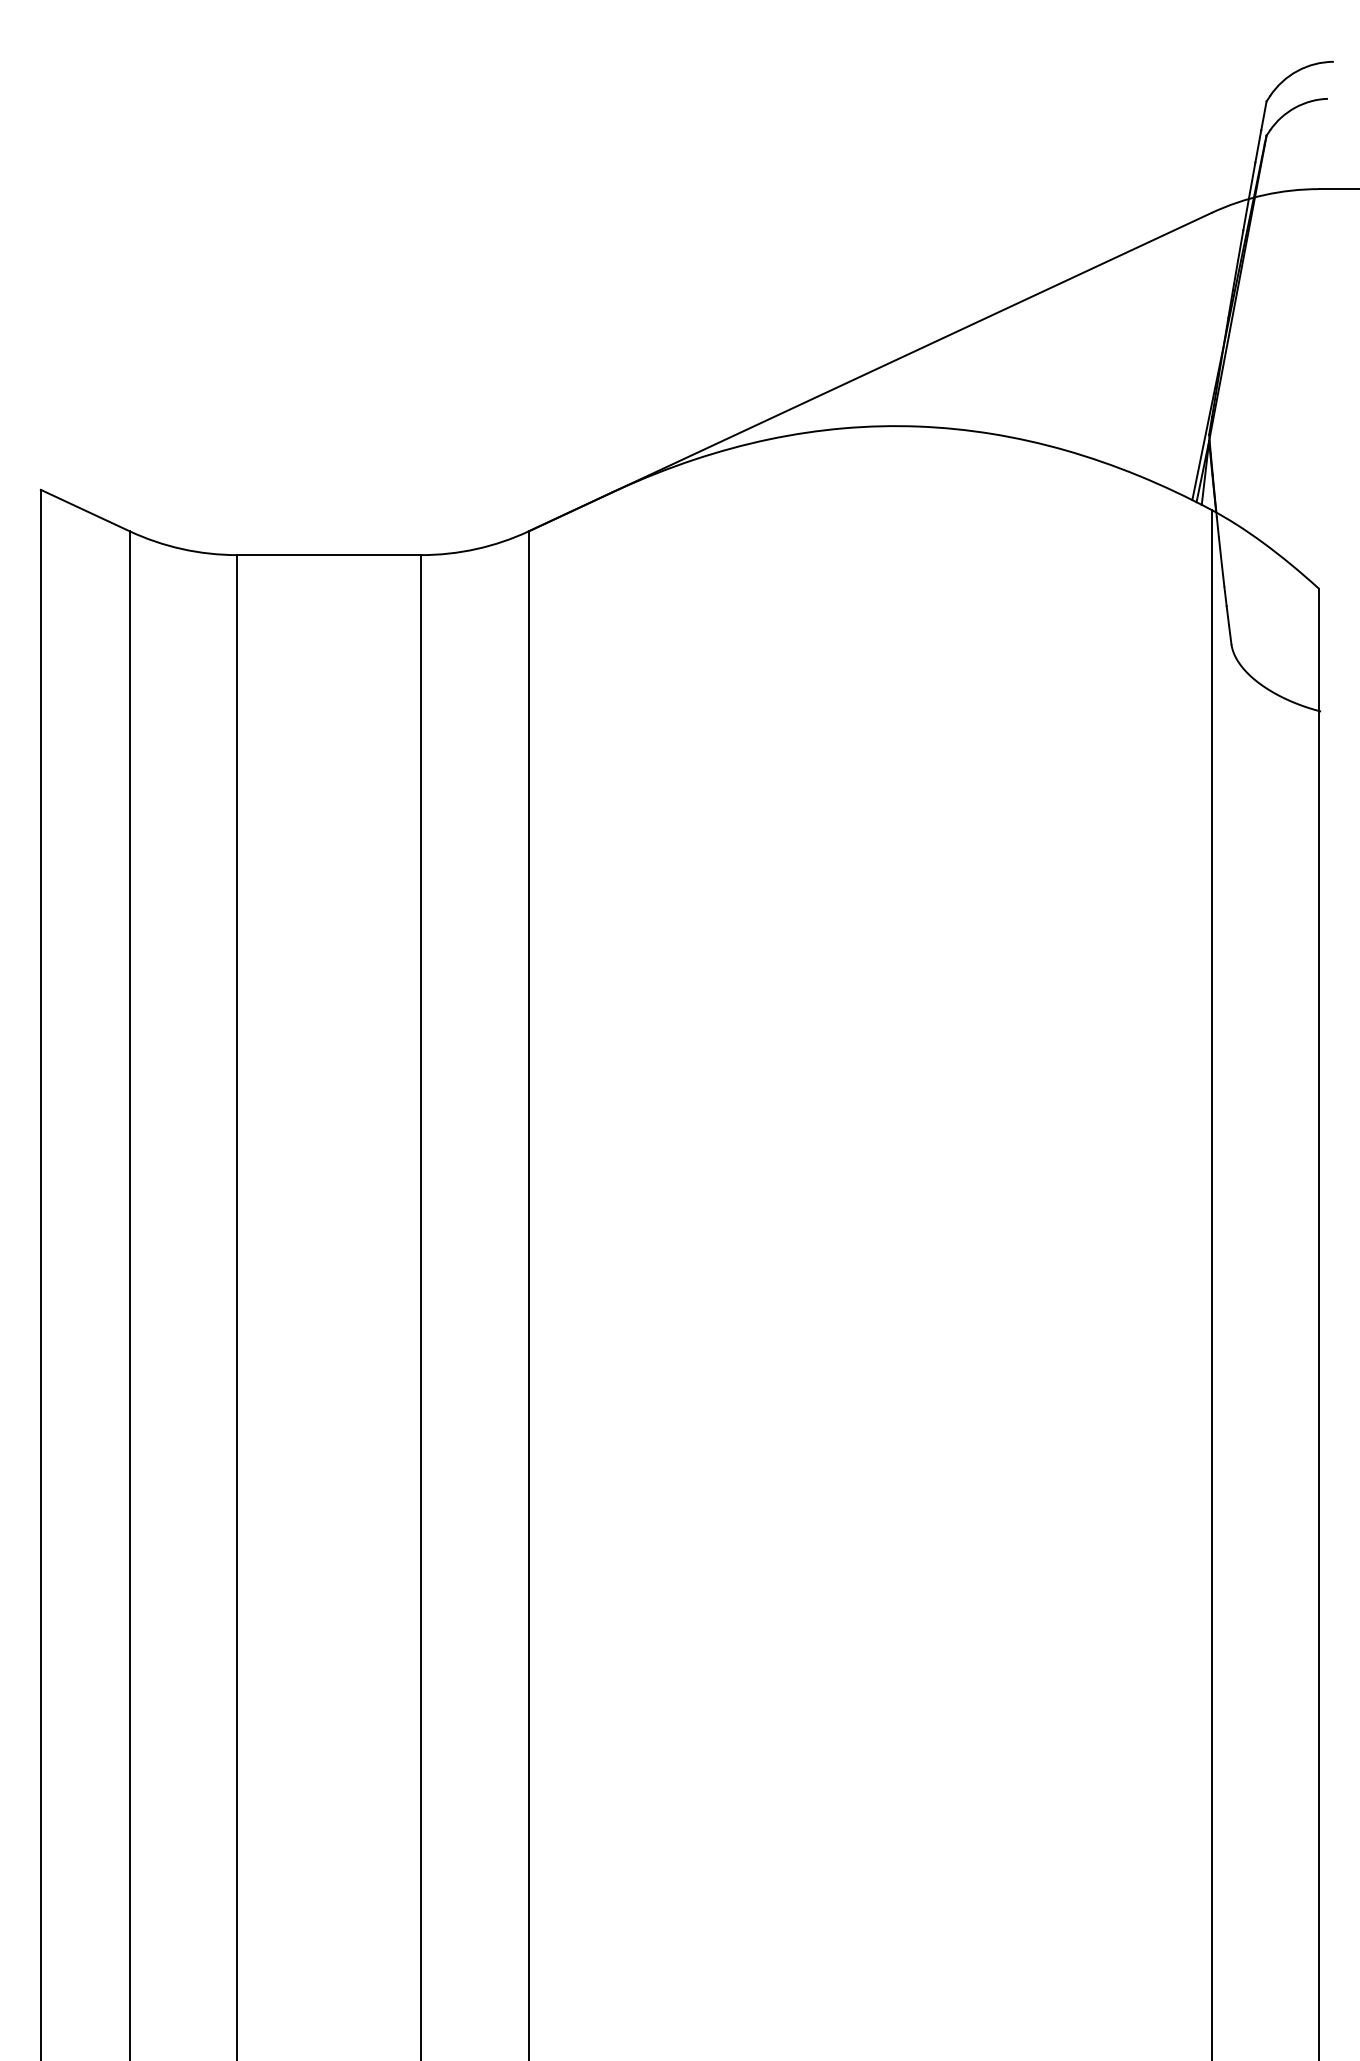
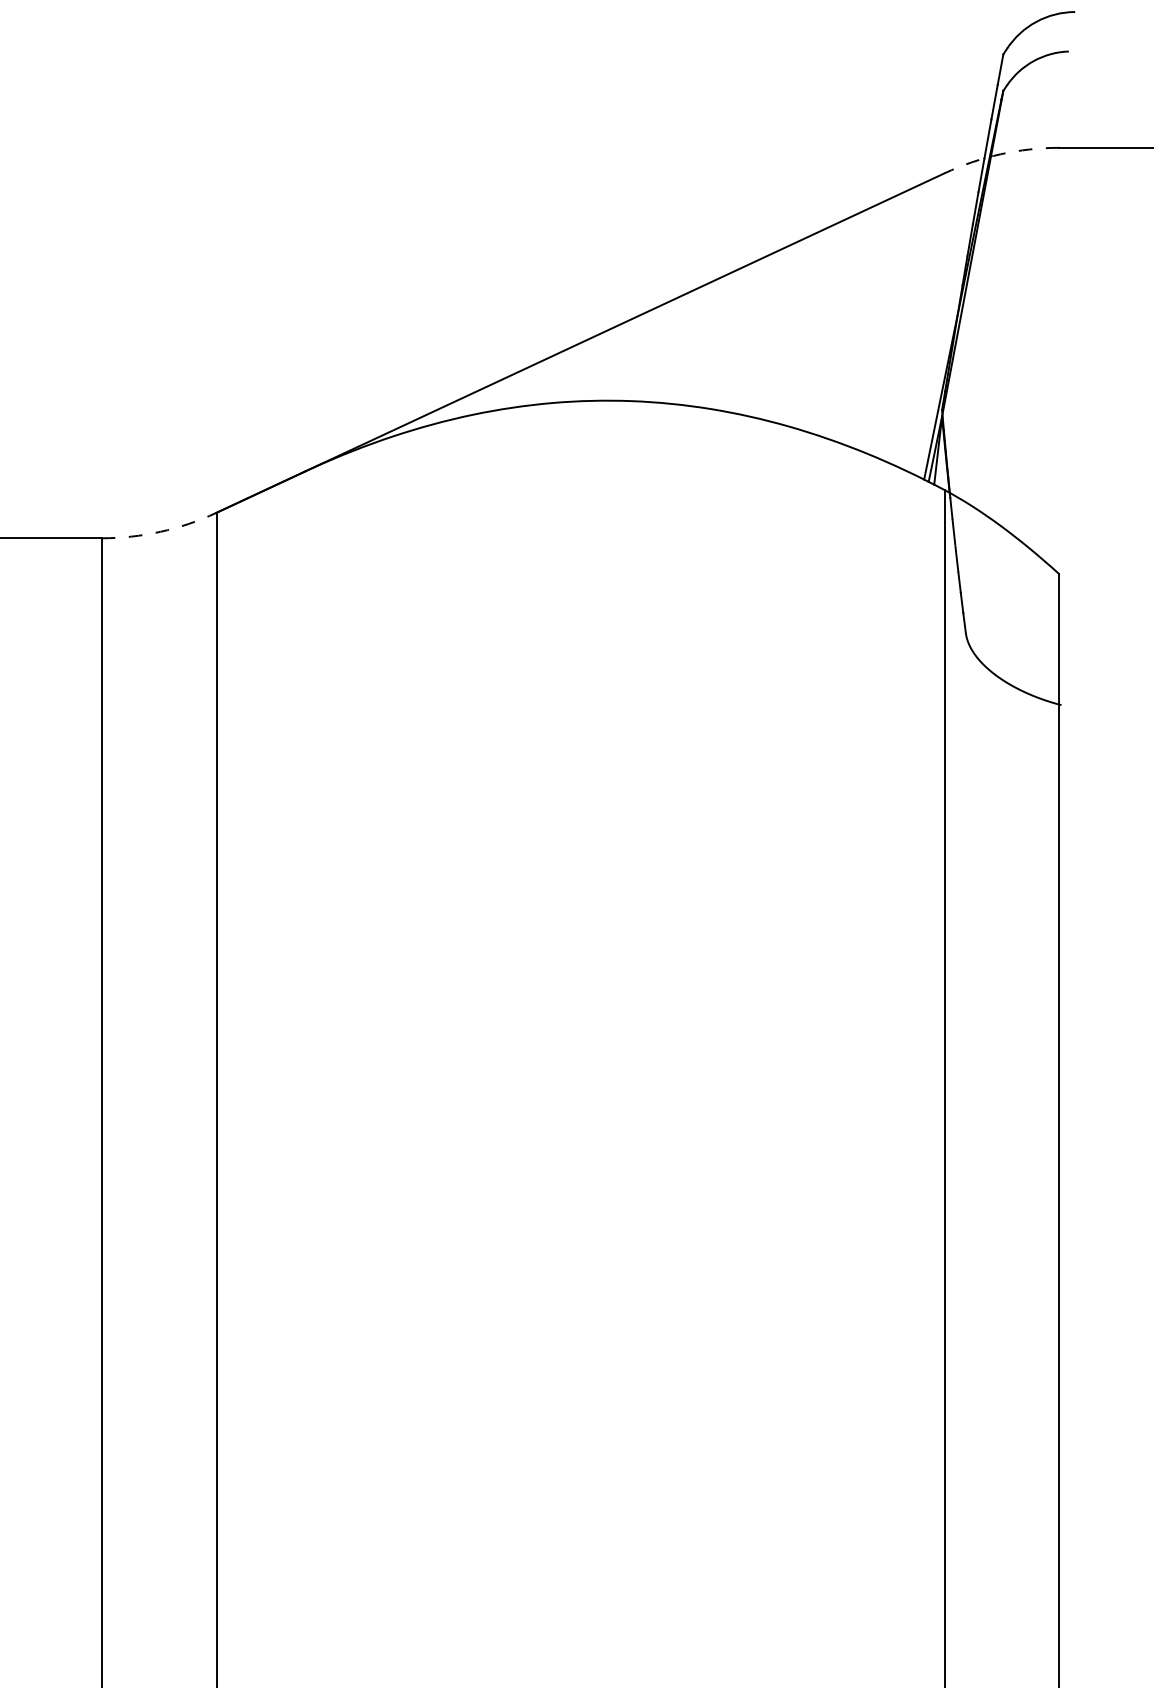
arc: (1264, 195) -> (1001, 154), solid -> dashed
arc: (476, 549) -> (160, 532), solid -> dashed

